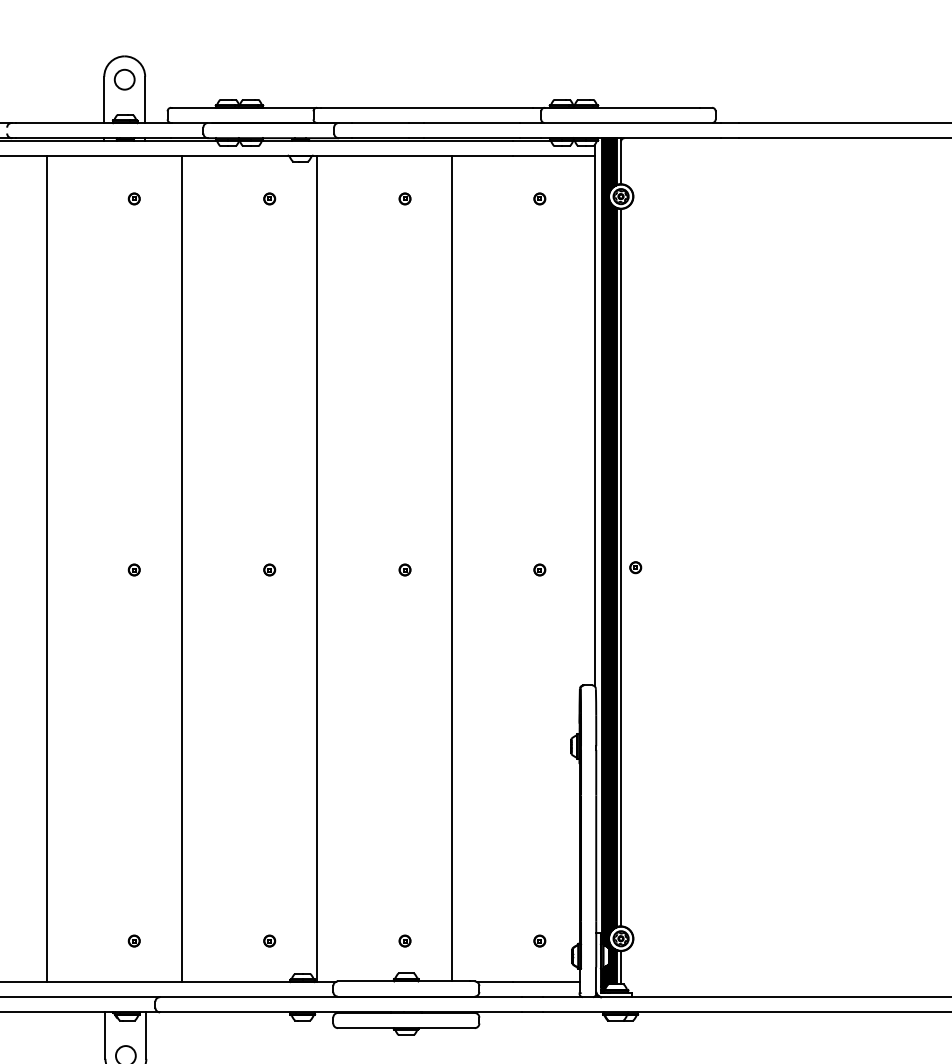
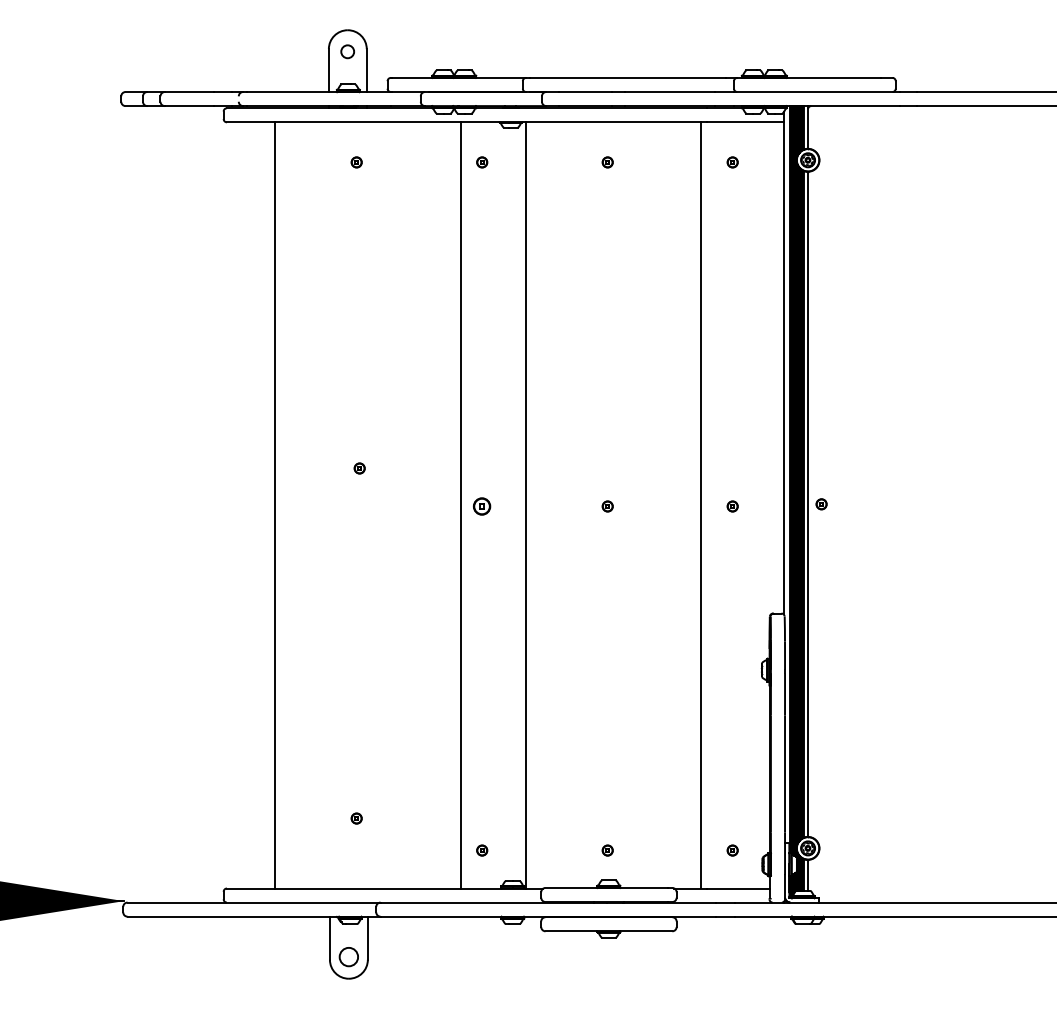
circle: (124, 79) -> (347, 51), size x0.7
line: (452, 567) -> (701, 504), moved
line: (181, 568) -> (460, 505), moved
part: (134, 570) -> (359, 468), moved
part: (269, 570) -> (482, 506), size x1.6
part: (134, 941) -> (356, 818), moved

